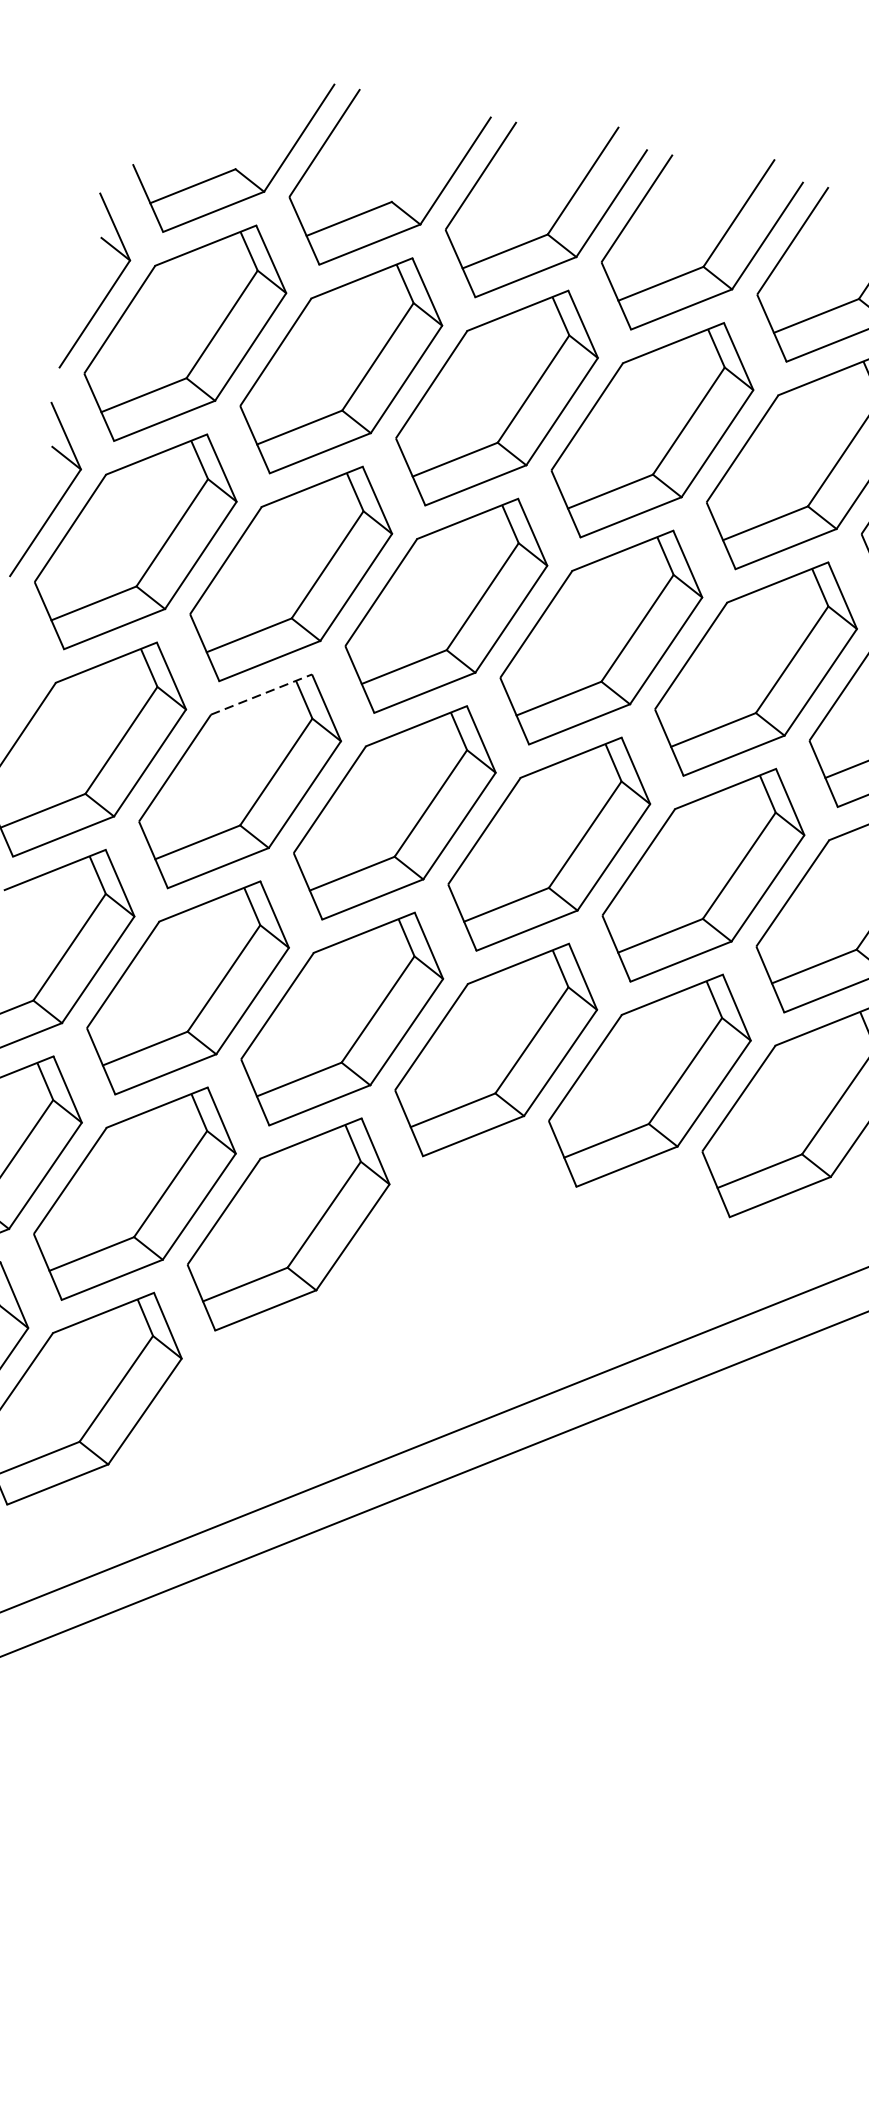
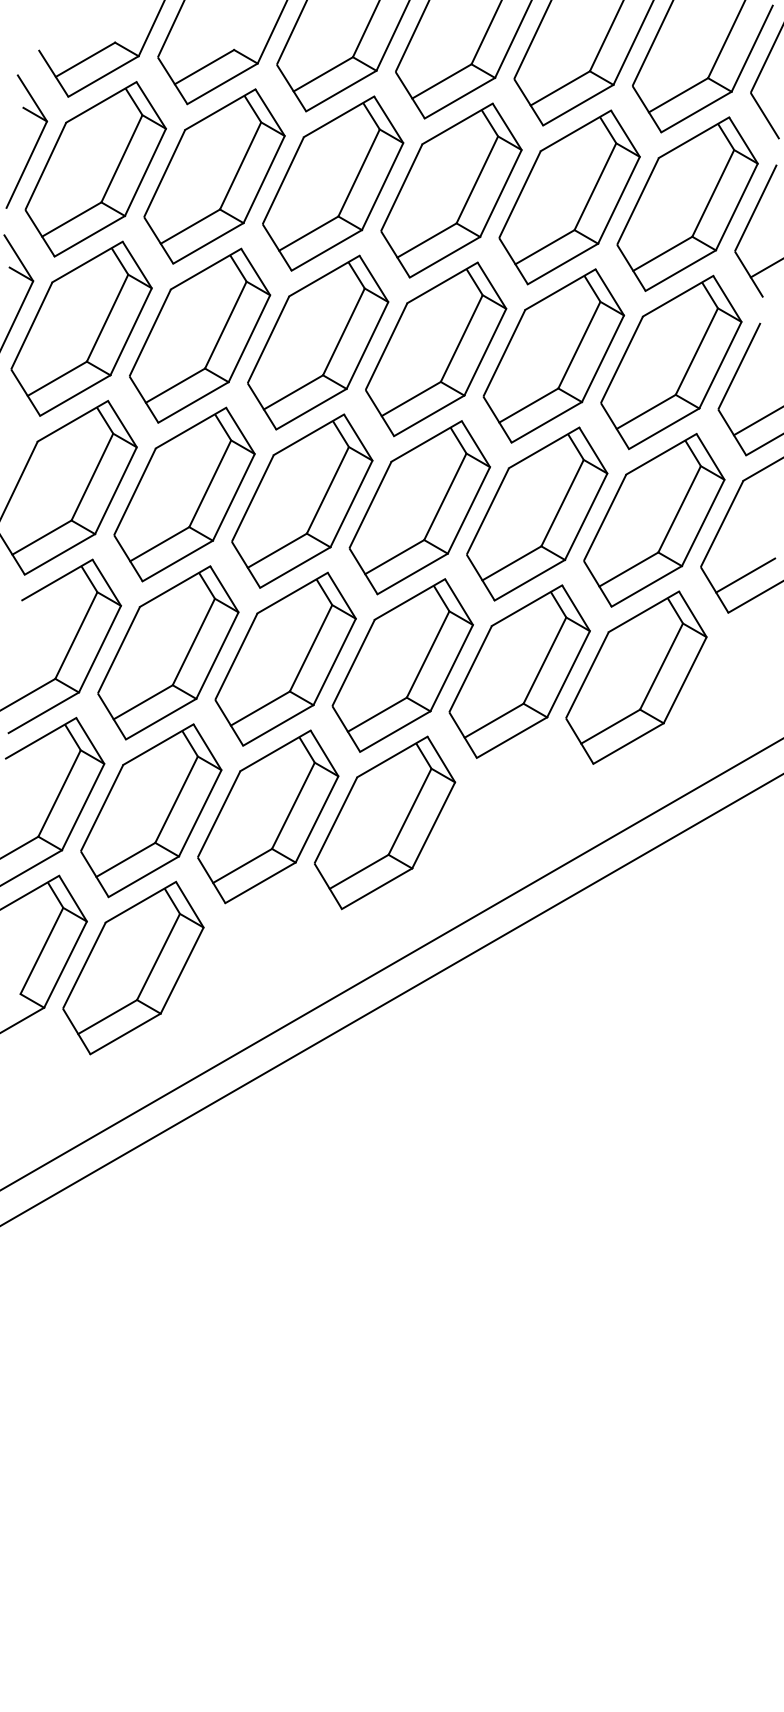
line: (262, 695) -> (191, 428), dashed -> solid
part: (442, 1254) -> (385, 822), added

